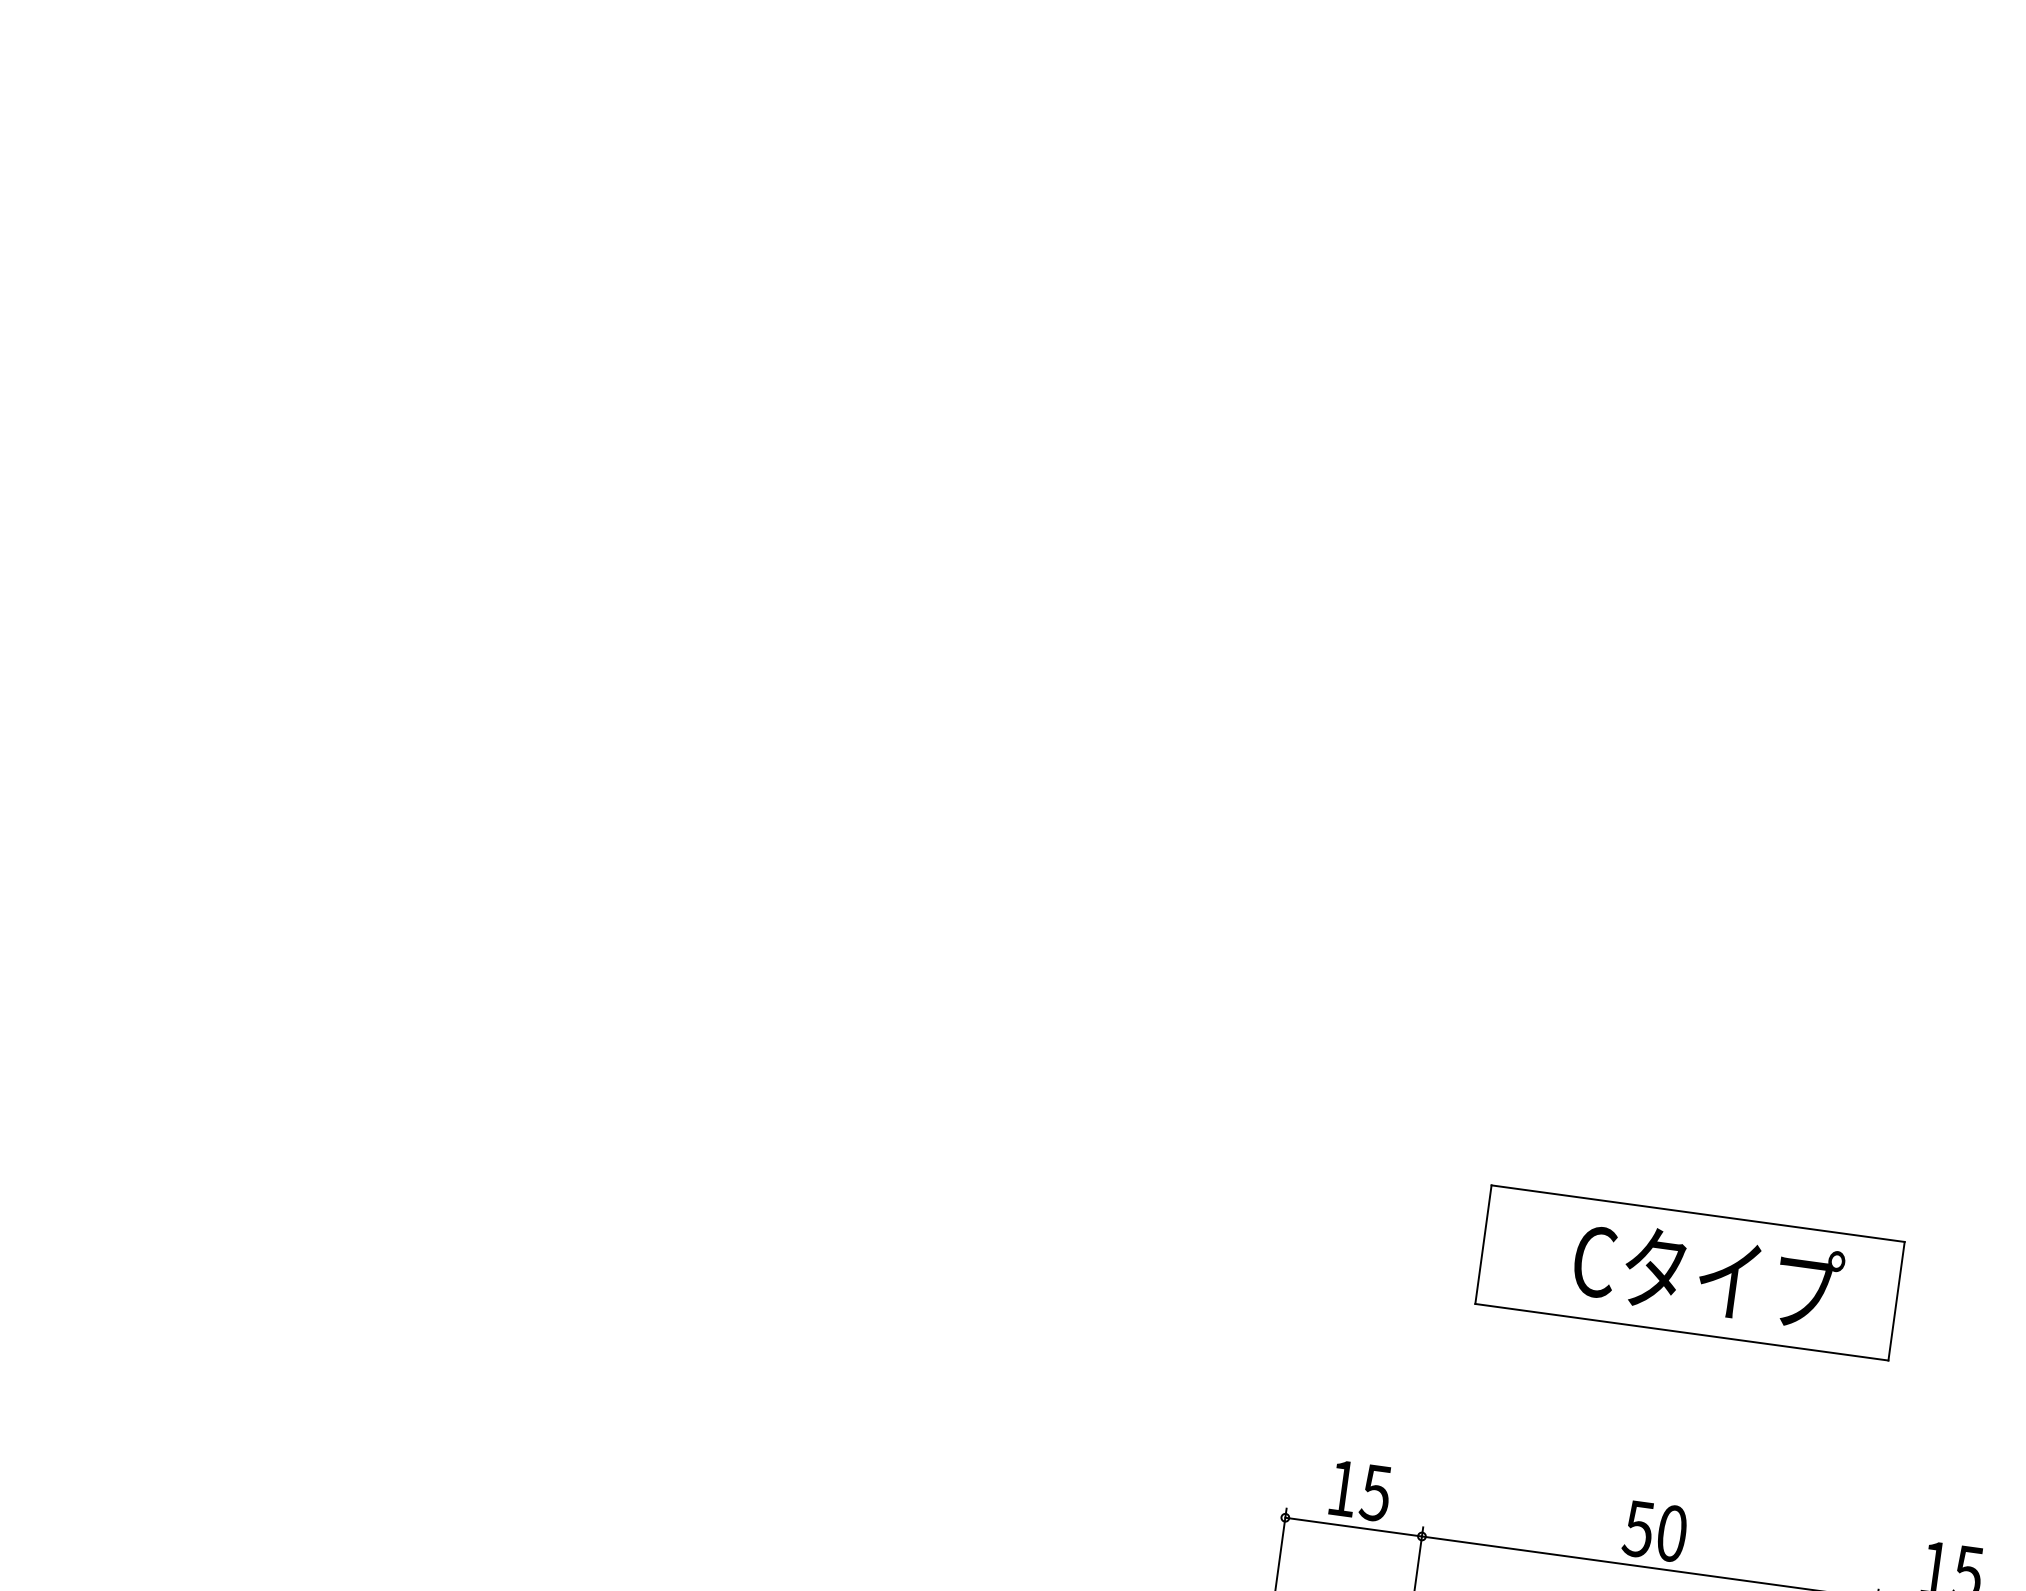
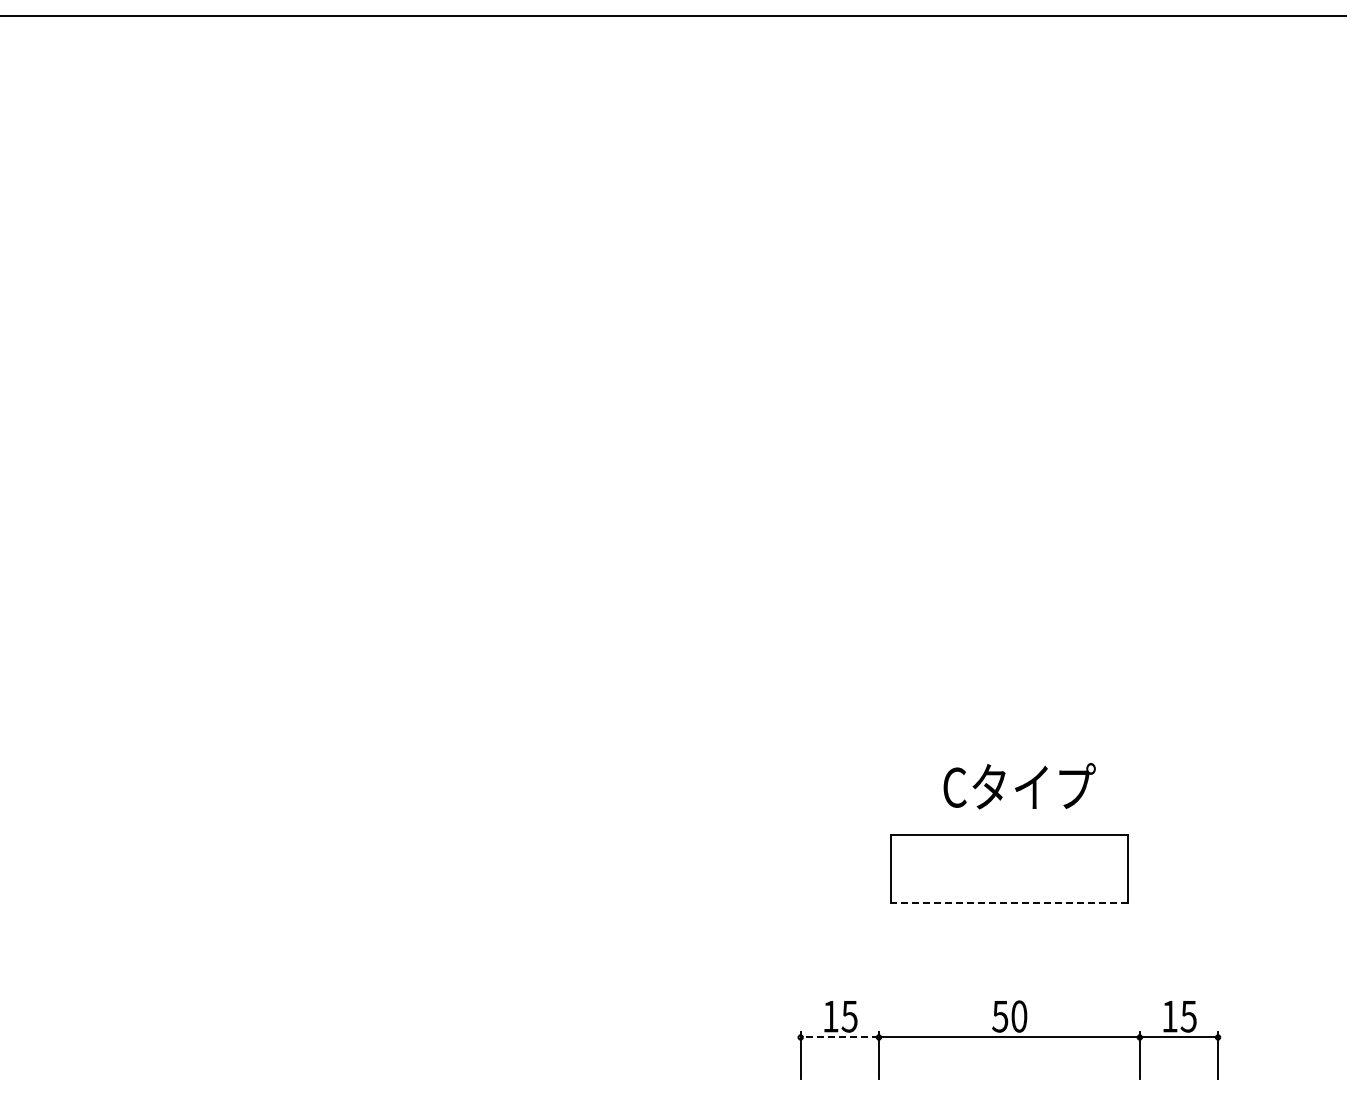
text: (1707, 1275) -> (1019, 786), moved
line: (1680, 1331) -> (1008, 902), solid -> dashed
line: (1353, 1527) -> (839, 1037), solid -> dashed

